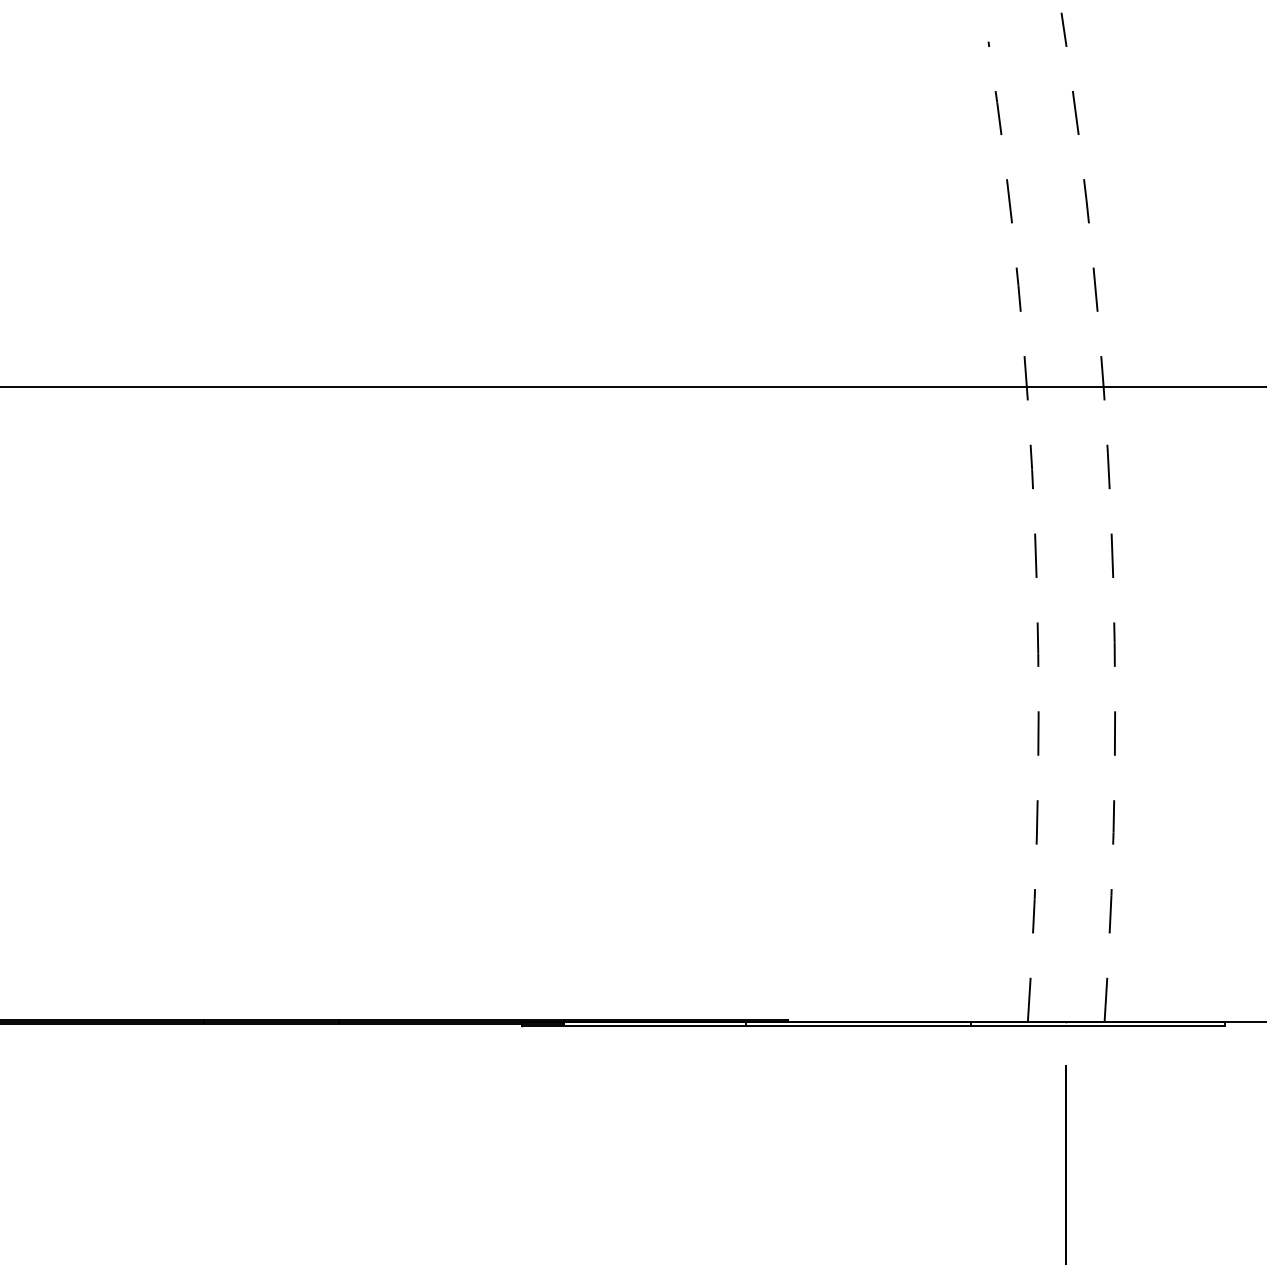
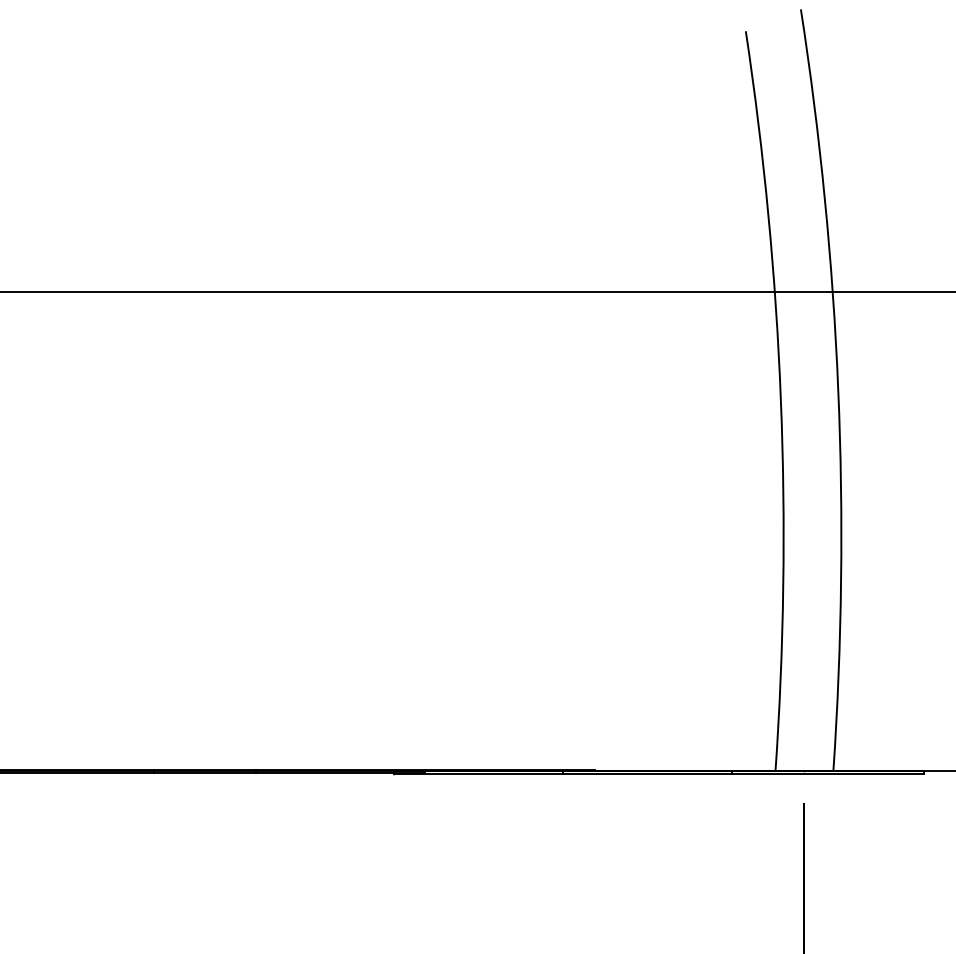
arc: (1111, 516) -> (838, 389), dashed -> solid
arc: (1034, 531) -> (780, 400), dashed -> solid

